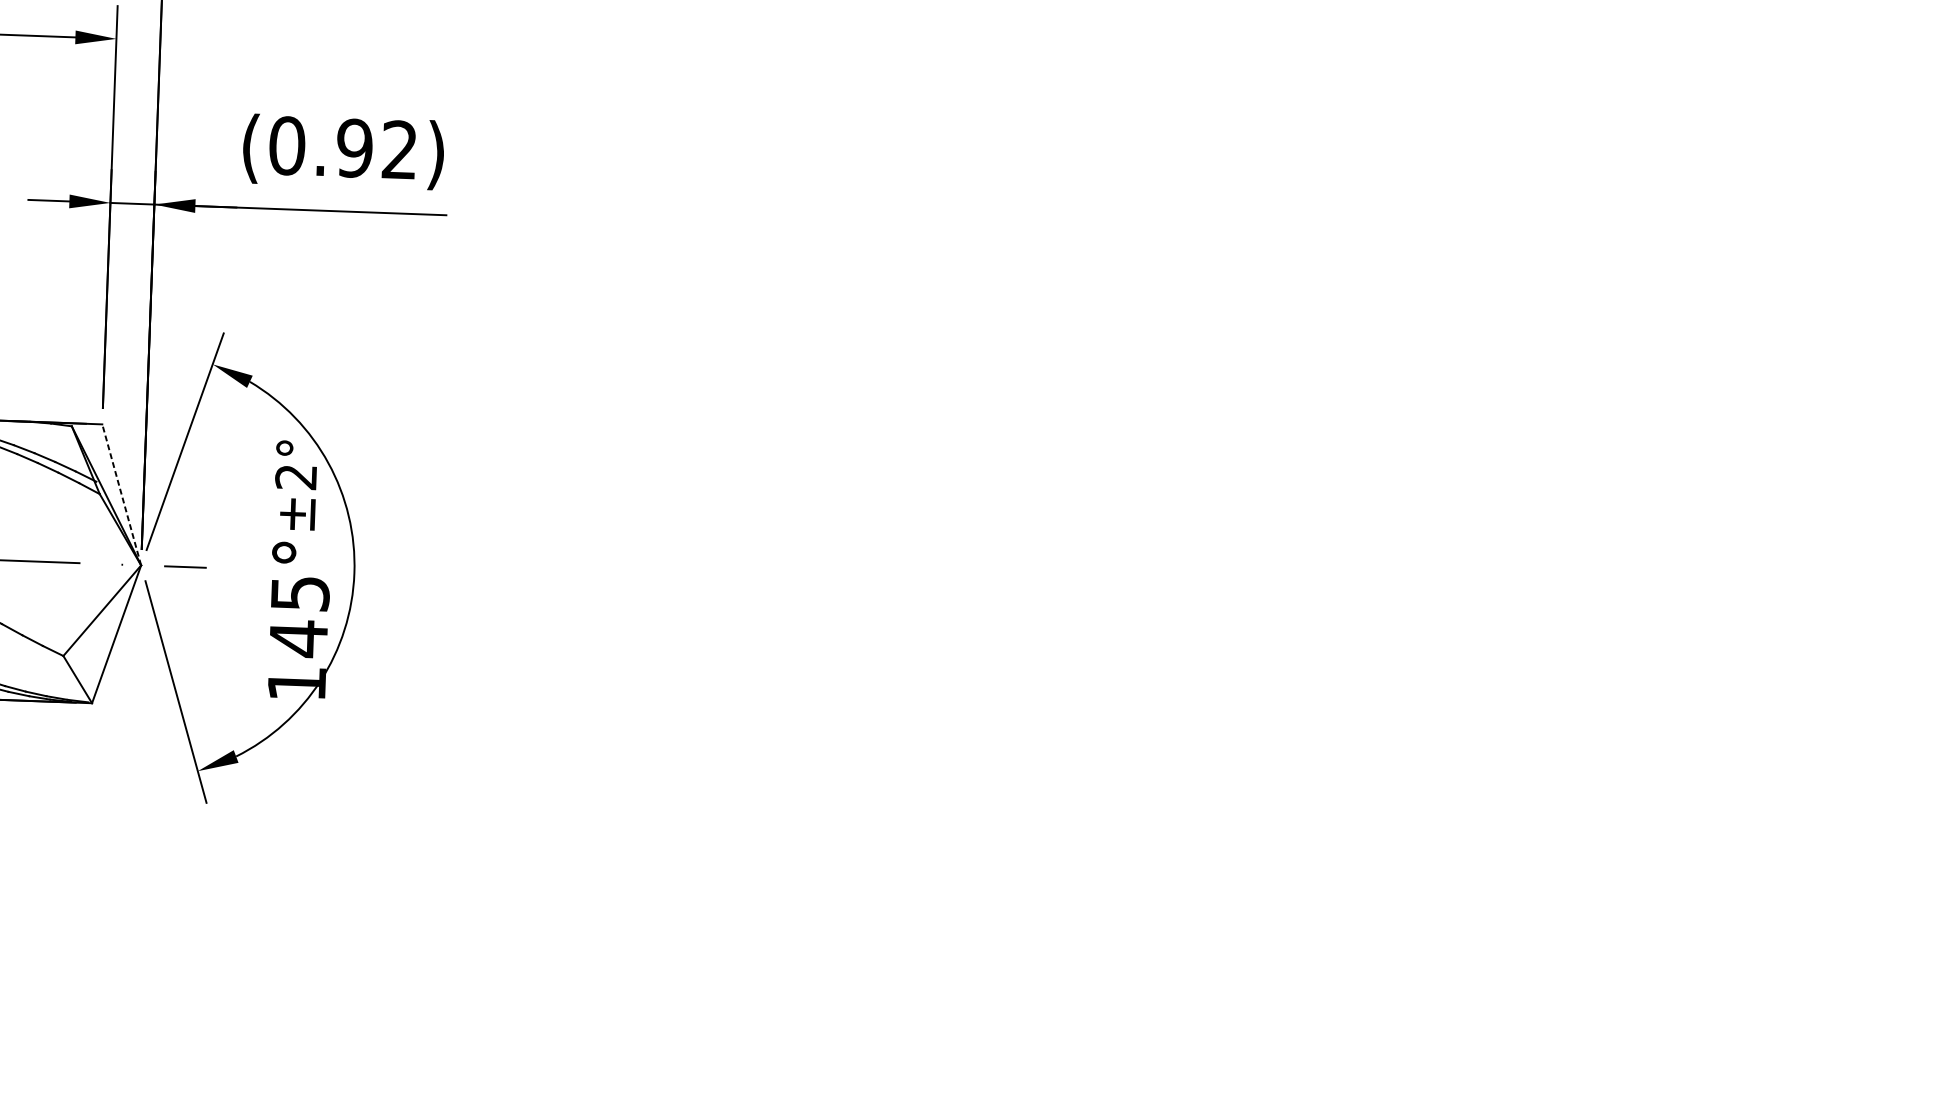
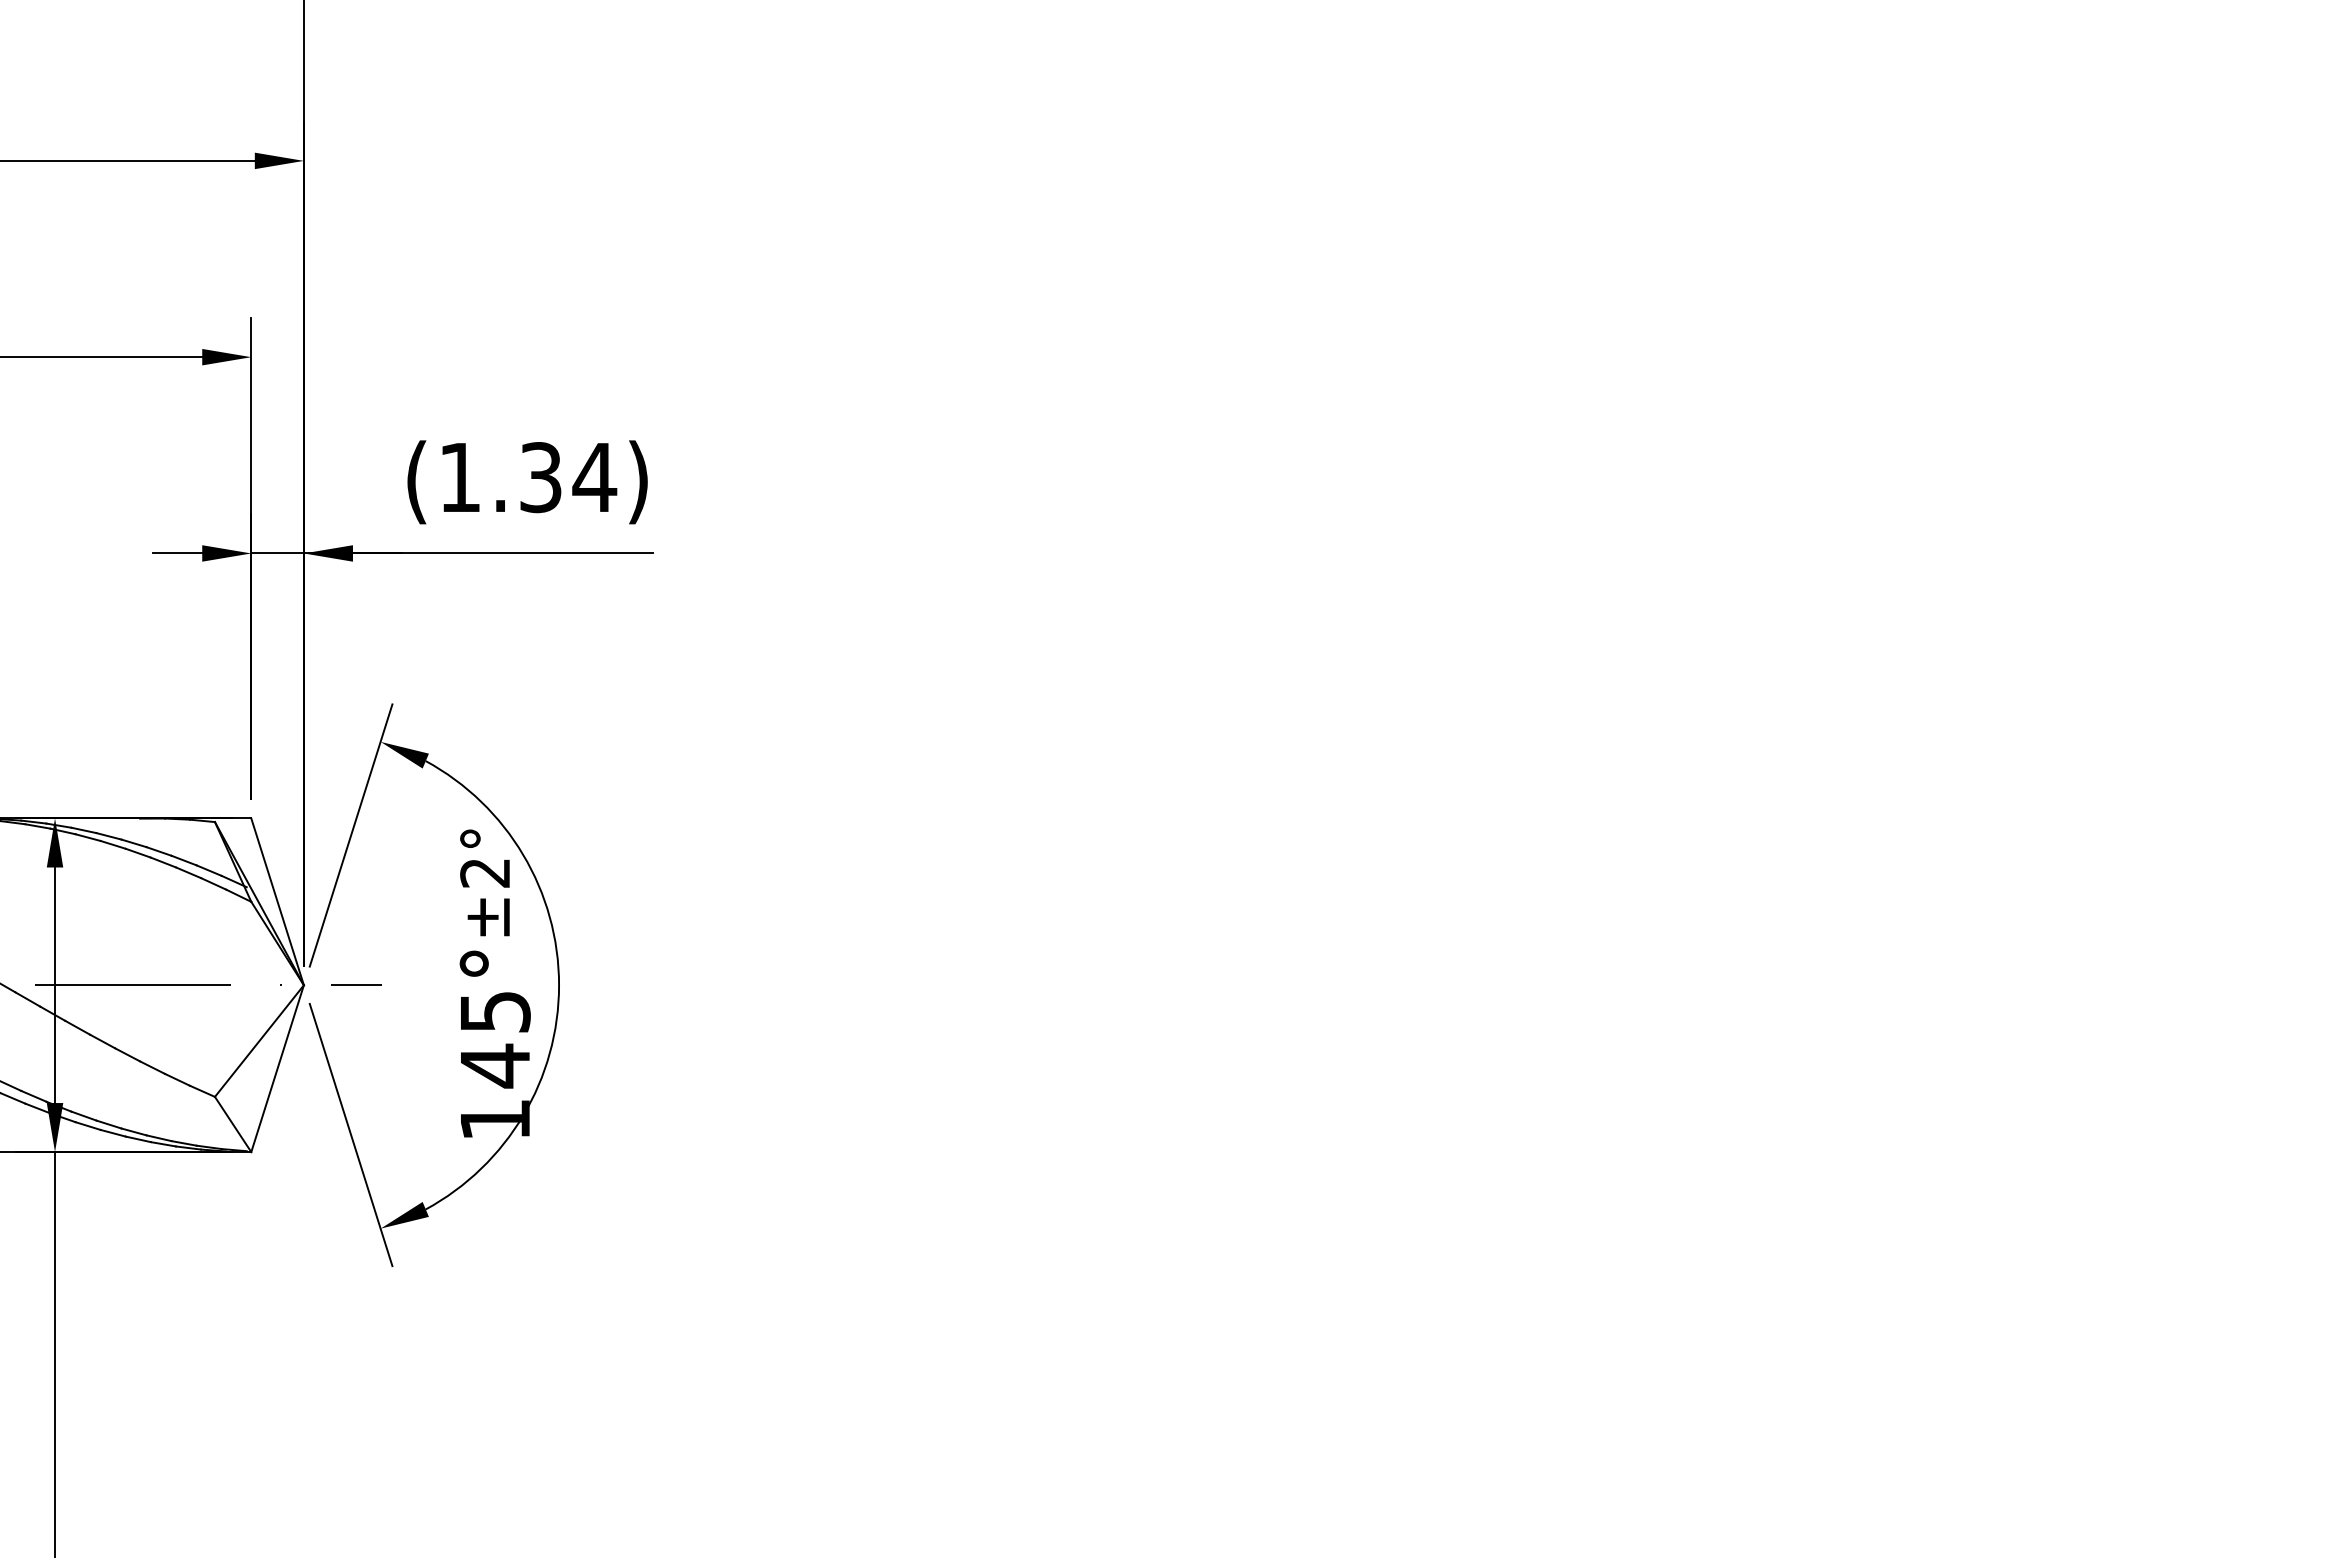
text: (344, 147) -> (528, 477), (0.92) -> (1.34)
line: (121, 494) -> (277, 901), dashed -> solid

